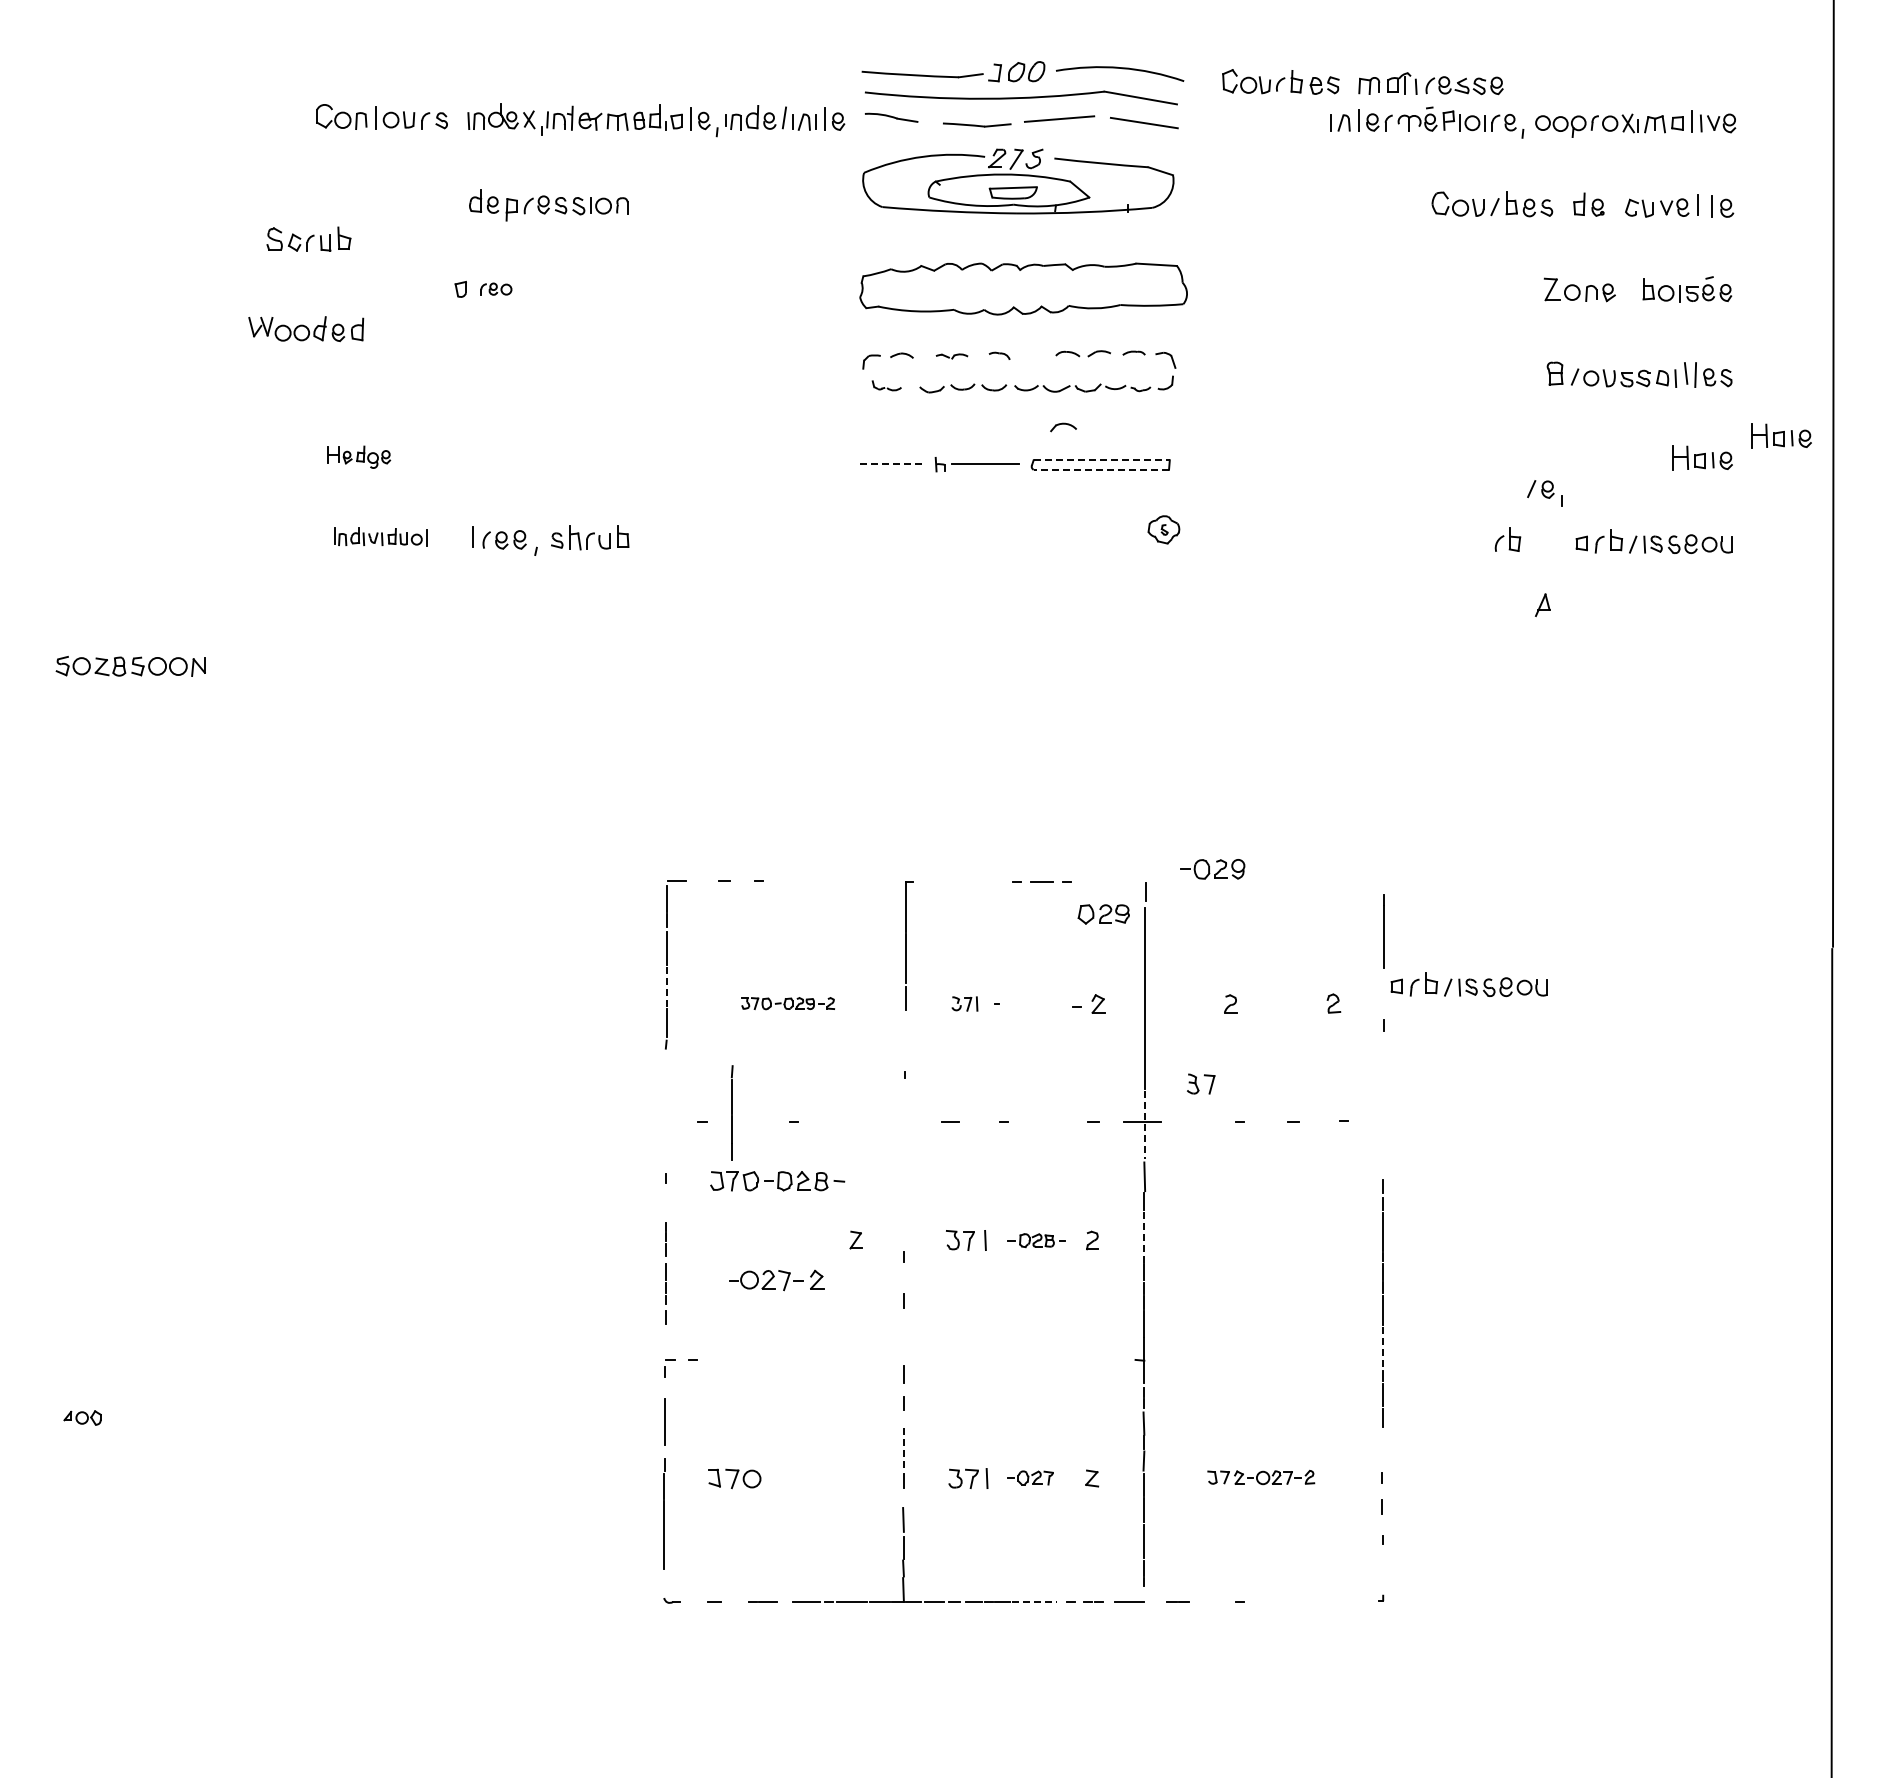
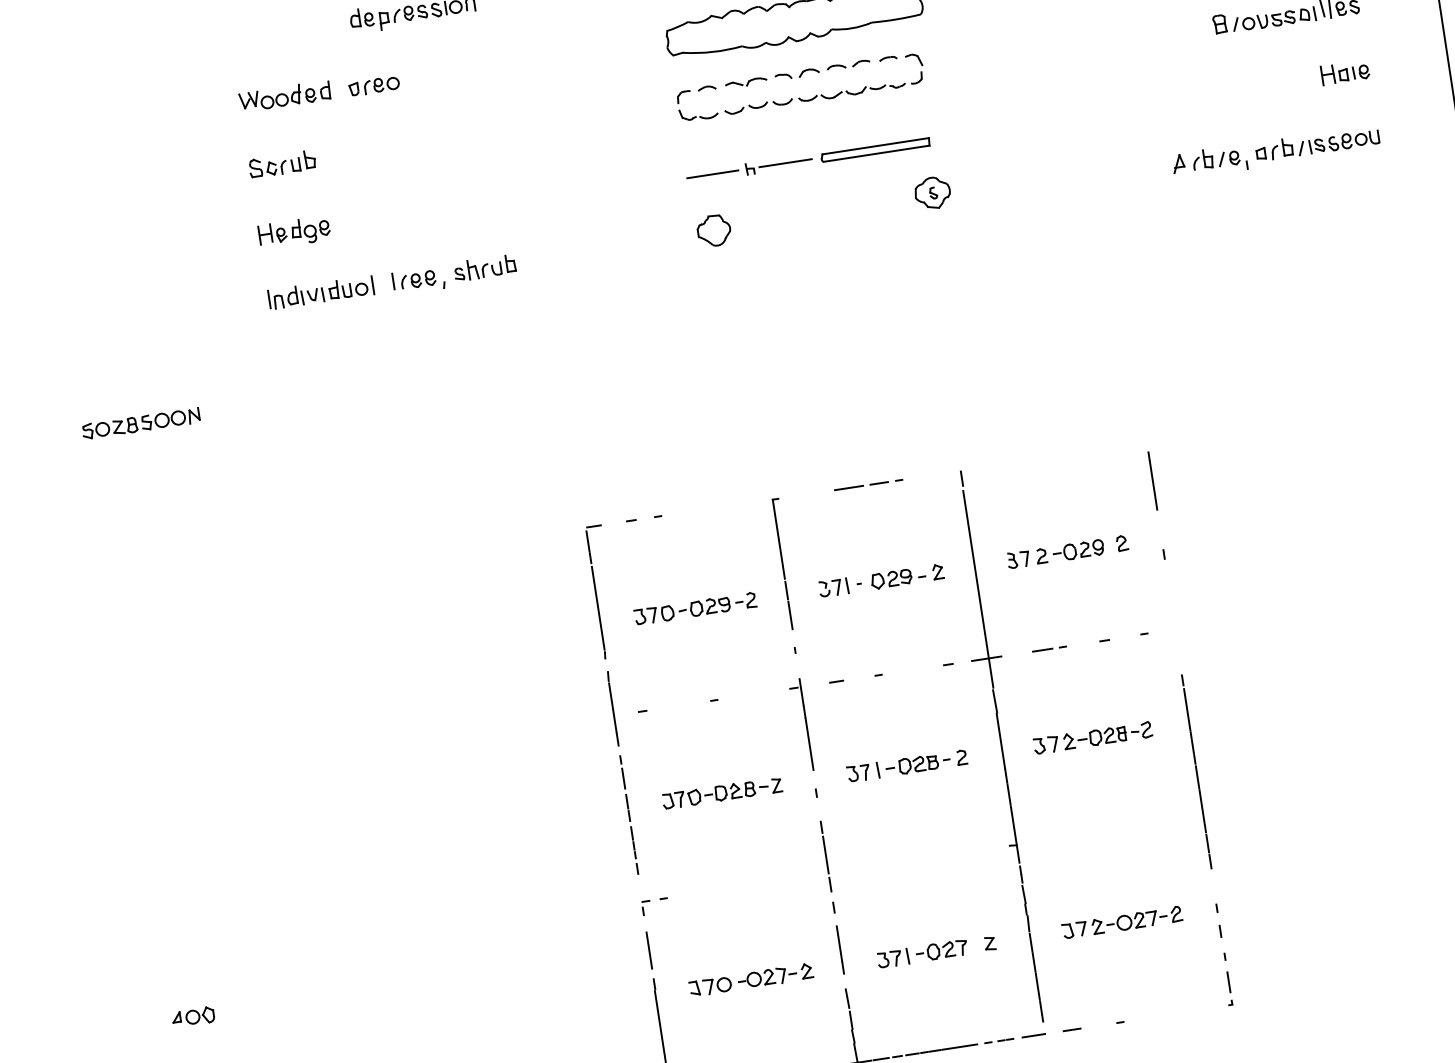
part: (308, 238) -> (281, 163), moved
part: (496, 289) -> (382, 85), size x1.43
part: (306, 329) -> (285, 96), moved
part: (951, 356) -> (745, 83), size x1.67
part: (886, 385) -> (698, 113), size x1.67
part: (1063, 427) -> (809, 72), moved
part: (1781, 435) -> (1404, 45), removed
part: (359, 457) -> (294, 232), size x1.43
line: (1102, 460) -> (876, 146), dashed -> solid
line: (892, 464) -> (712, 174), dashed -> solid
line: (1101, 469) -> (876, 153), dashed -> solid
part: (1544, 493) -> (1232, 161), moved
part: (1163, 529) -> (932, 192), size x1.43
part: (883, 535) -> (714, 231), added
part: (380, 536) -> (320, 292), size x1.43
part: (1542, 604) -> (1178, 163), moved
part: (1212, 869) -> (1078, 550), moved
line: (997, 882) -> (844, 488), added
part: (1103, 914) -> (891, 579), moved
part: (1468, 984) -> (1225, 512), removed
line: (666, 987) -> (598, 610), dashed -> solid
part: (787, 1003) -> (695, 608), size x1.67
part: (964, 1003) -> (833, 587), size x1.43
line: (905, 1029) -> (790, 614), added
part: (1201, 1083) -> (1018, 559), moved
part: (731, 1112) -> (612, 708), moved
line: (1213, 1121) -> (1042, 649), added
line: (1145, 1125) -> (989, 661), dashed -> solid
part: (904, 1169) -> (806, 724), added
part: (777, 1181) -> (715, 794), moved
line: (665, 1202) -> (623, 778), added
line: (1144, 1237) -> (1002, 748), dashed -> solid
part: (1036, 1240) -> (918, 764), size x1.43
part: (1259, 1240) -> (1092, 737), added
part: (776, 1280) -> (775, 976), moved
line: (903, 1335) -> (825, 854), added
line: (1383, 1347) -> (1202, 806), dashed -> solid
part: (82, 1417) -> (193, 1016), size x1.43
line: (903, 1450) -> (839, 944), dashed -> solid
part: (1030, 1477) -> (941, 950), size x1.43
part: (1260, 1477) -> (1121, 922), size x1.43
line: (1383, 1572) -> (1229, 982), added
line: (1034, 1601) -> (959, 1046), dashed -> solid

